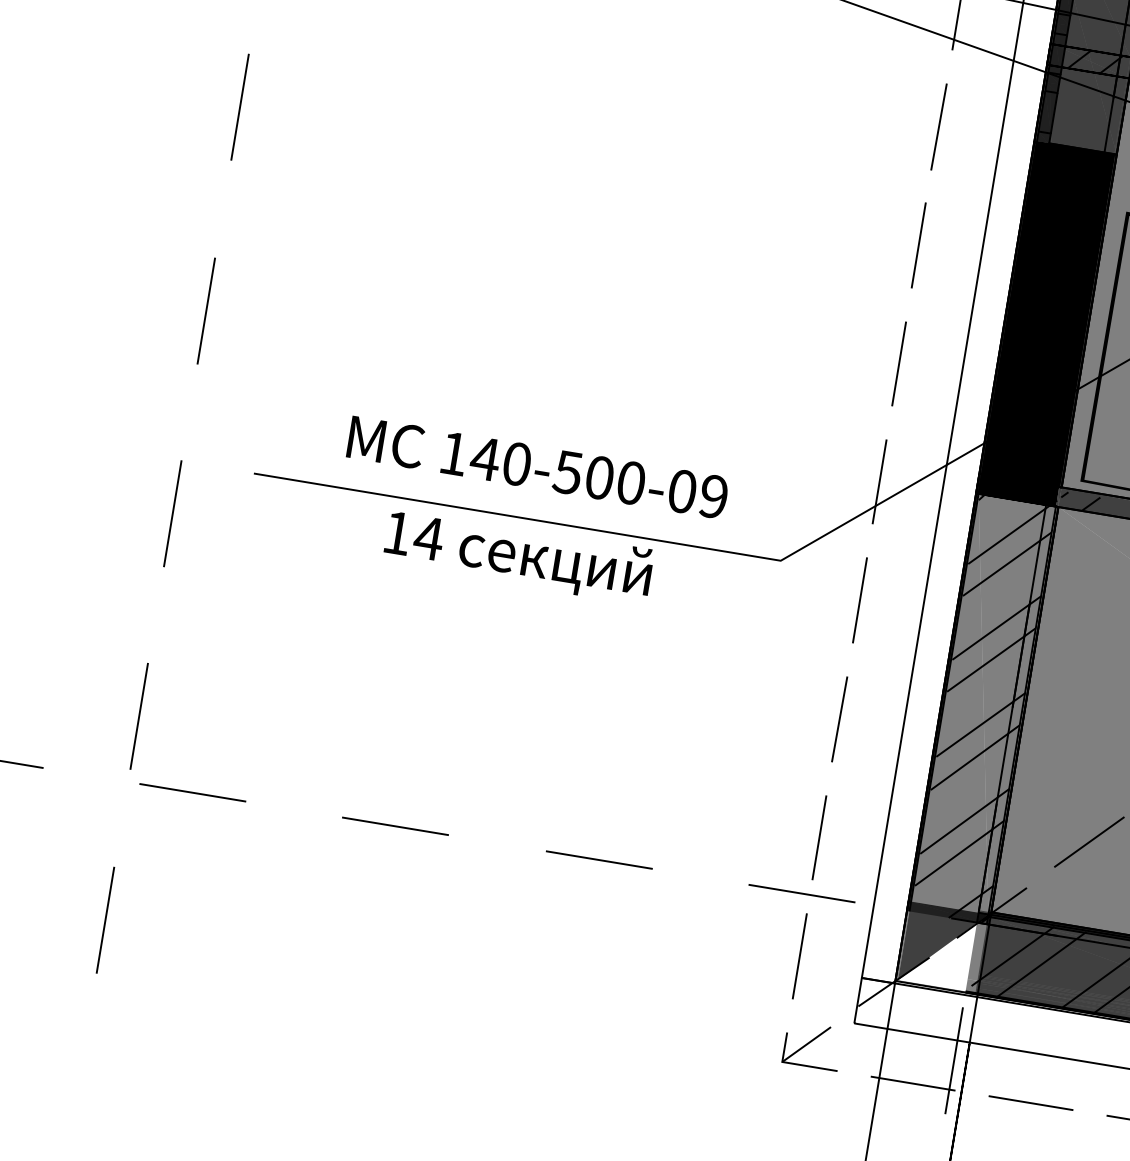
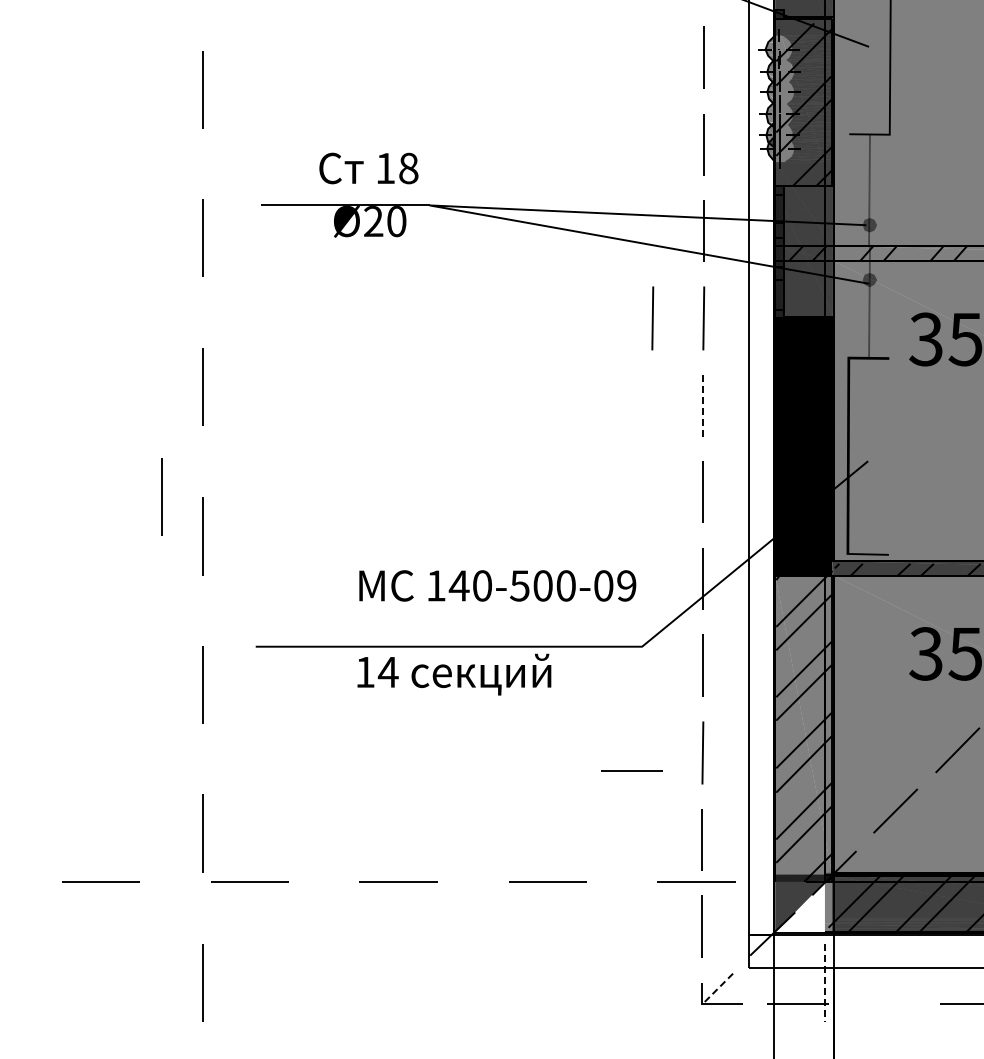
line: (869, 115) -> (652, 318), added
line: (918, 245) -> (703, 405), solid -> dashed
line: (159, 247) -> (161, 496), added
text: (537, 466) -> (497, 585), moved
line: (806, 1043) -> (717, 988), solid -> dashed
line: (953, 1061) -> (824, 983), solid -> dashed
line: (1030, 1102) -> (631, 770), moved

